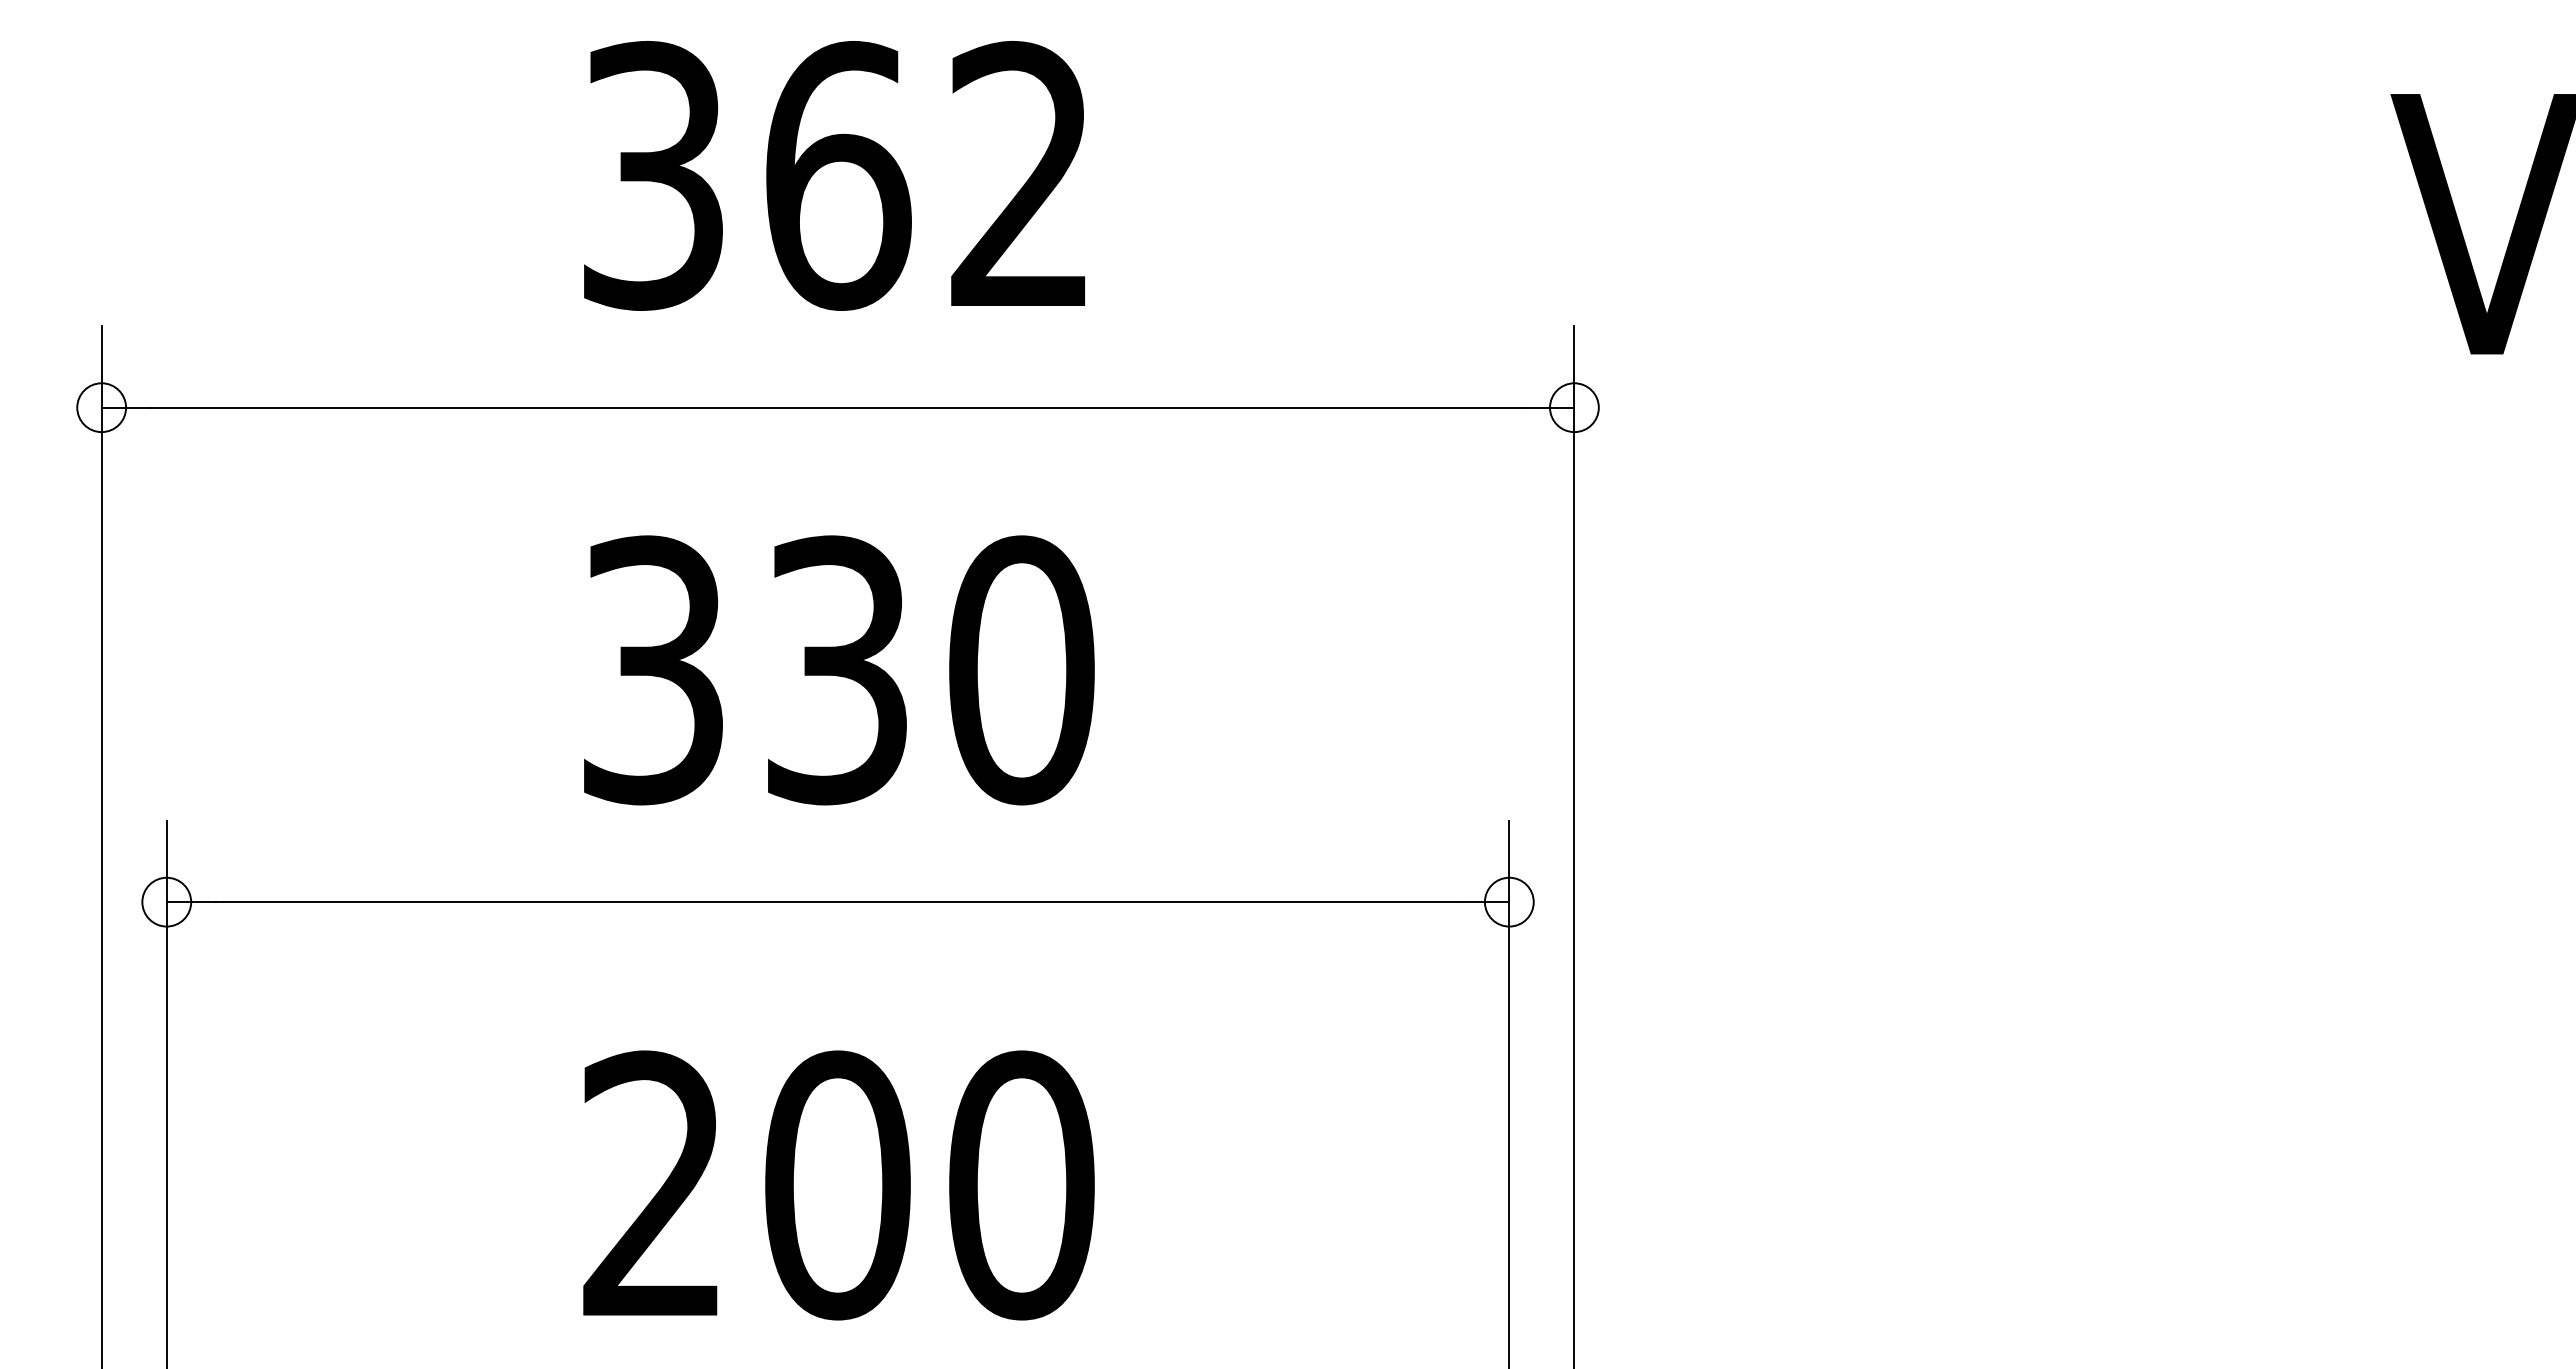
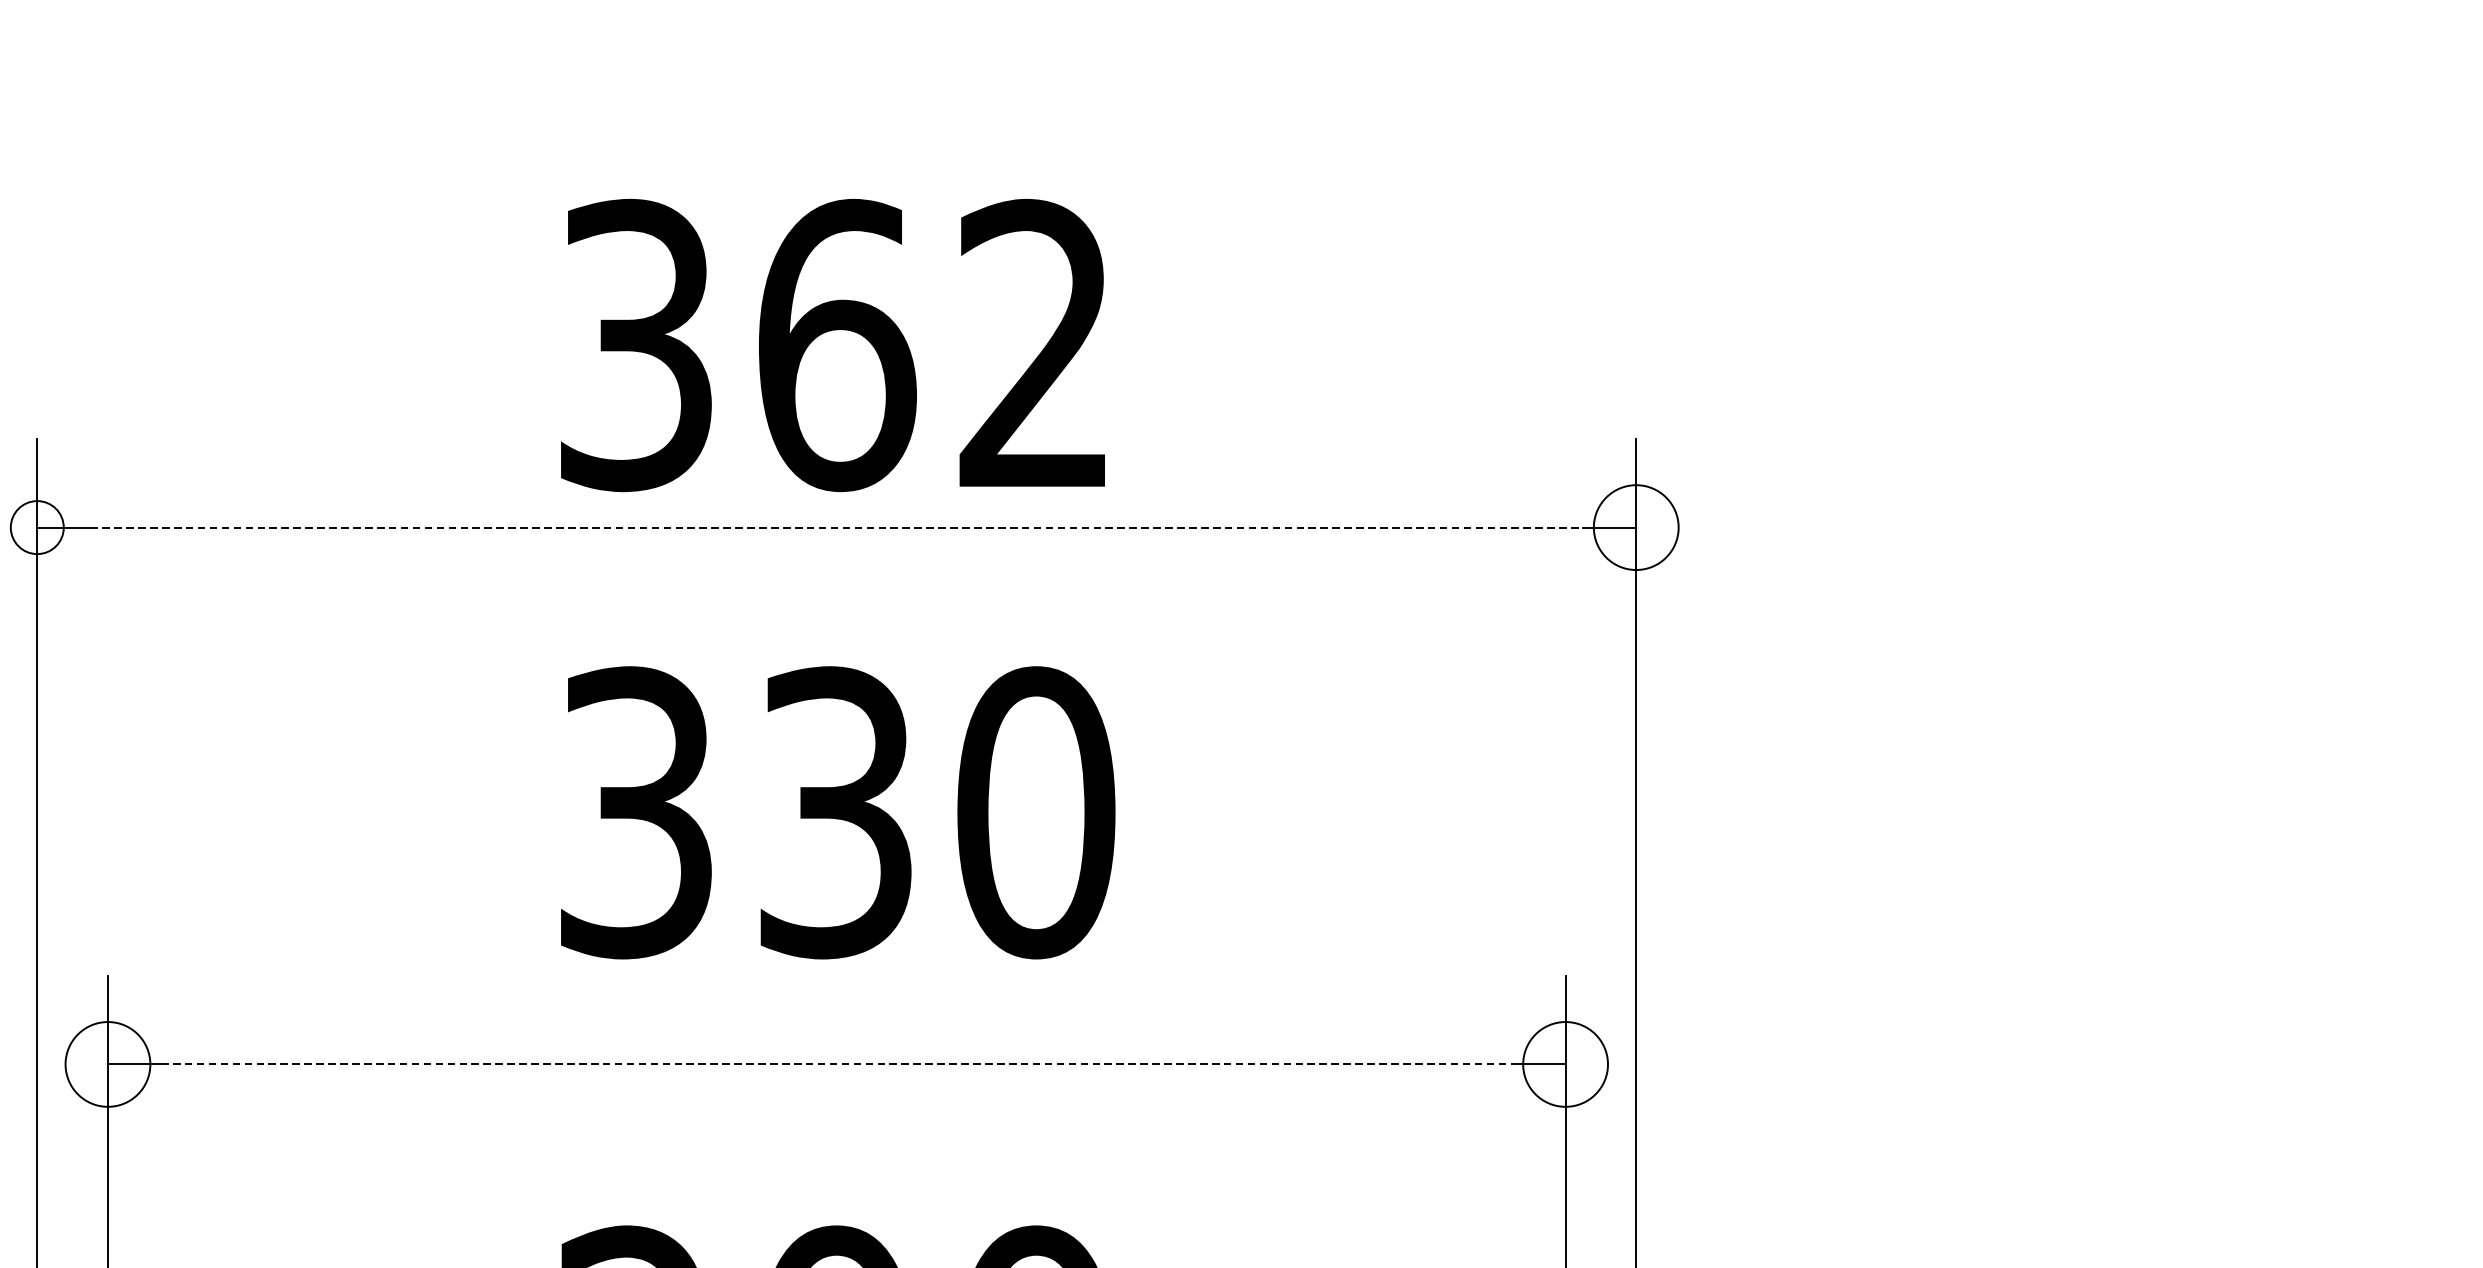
text: (834, 175) -> (832, 344), moved
line: (838, 407) -> (837, 527), solid -> dashed
circle: (1574, 407) -> (1636, 527), size x1.6
circle: (166, 901) -> (107, 1063), size x1.6
circle: (1508, 901) -> (1564, 1063), size x1.6
line: (838, 902) -> (837, 1064), solid -> dashed

